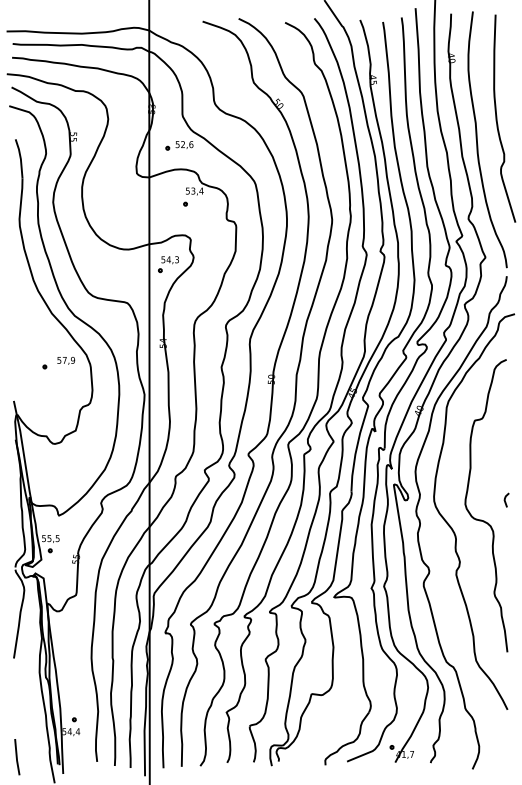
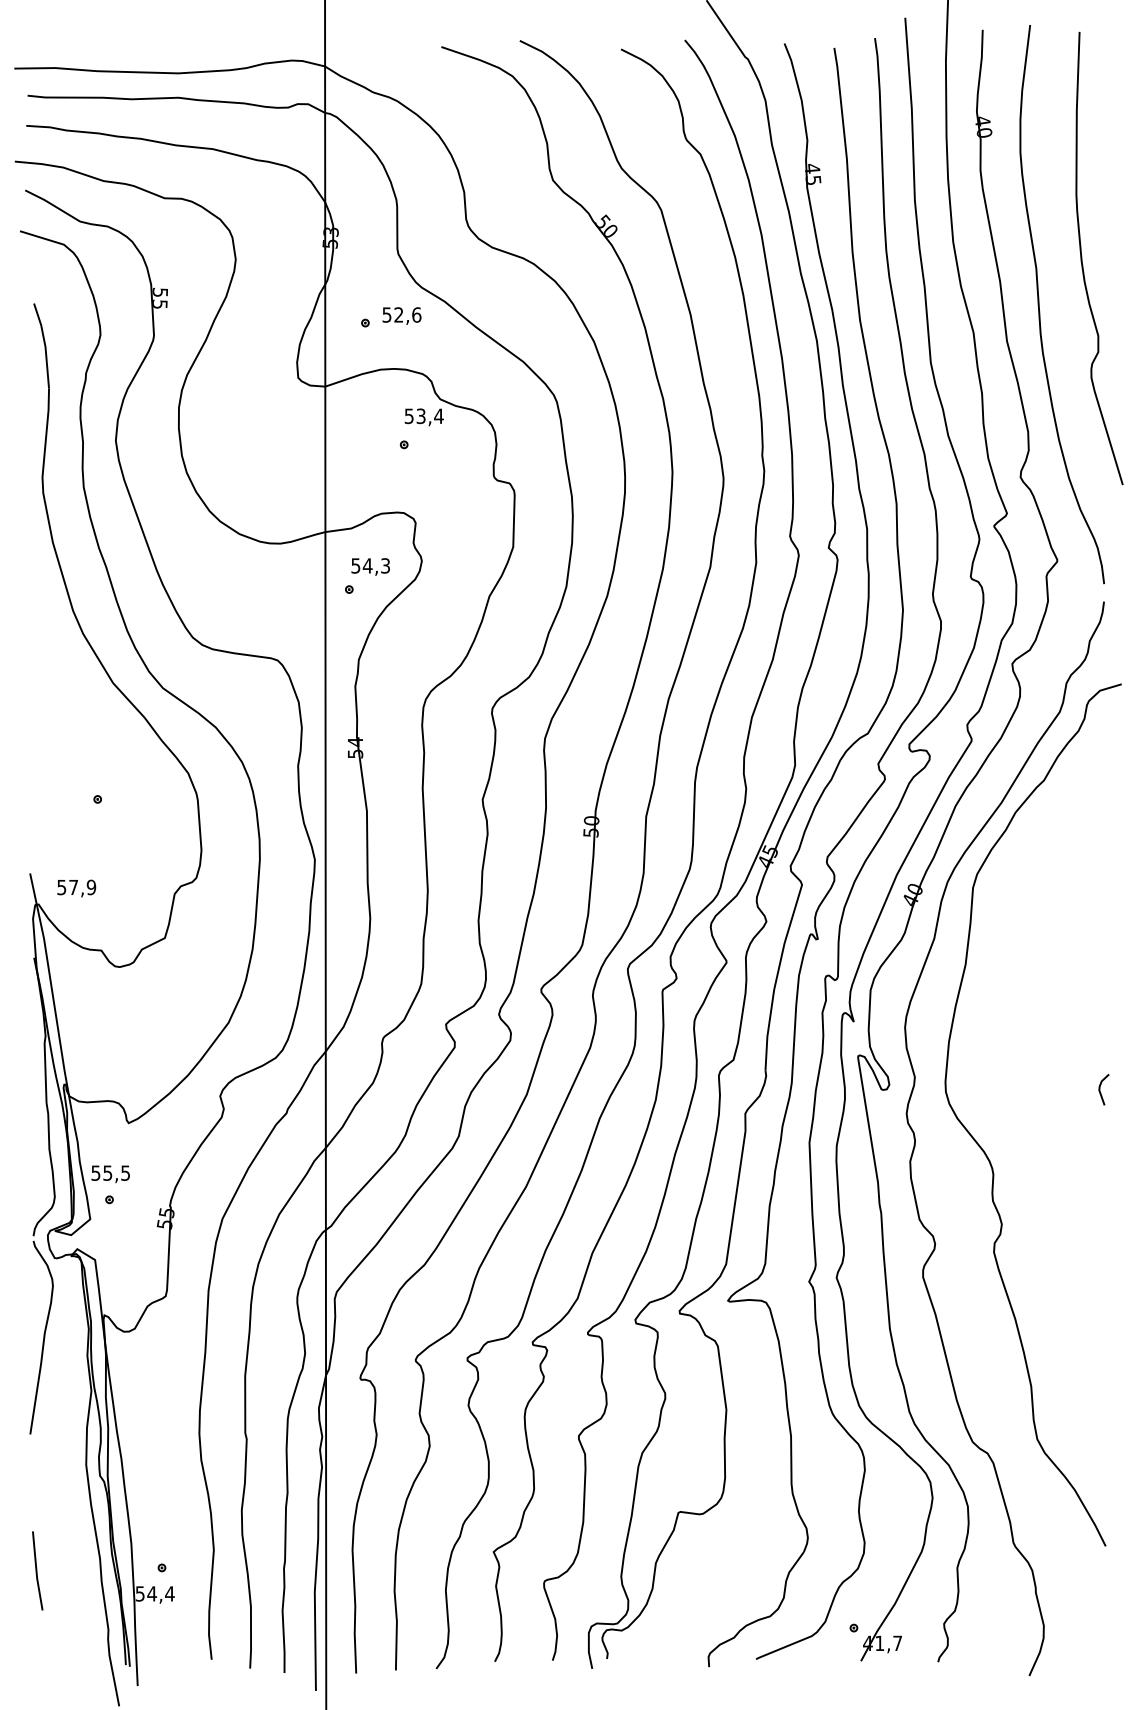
text: (66, 360) -> (77, 887), moved
curve: (481, 519) -> (1048, 1131), removed
line: (17, 757) -> (38, 1571), moved

